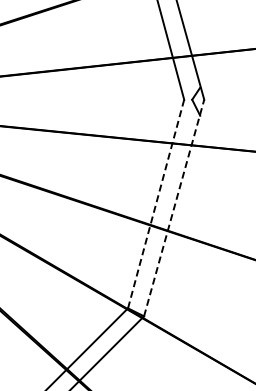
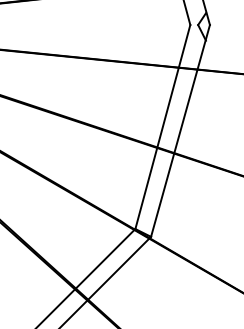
line: (155, 204) -> (162, 127), dashed -> solid
line: (174, 207) -> (180, 130), dashed -> solid

